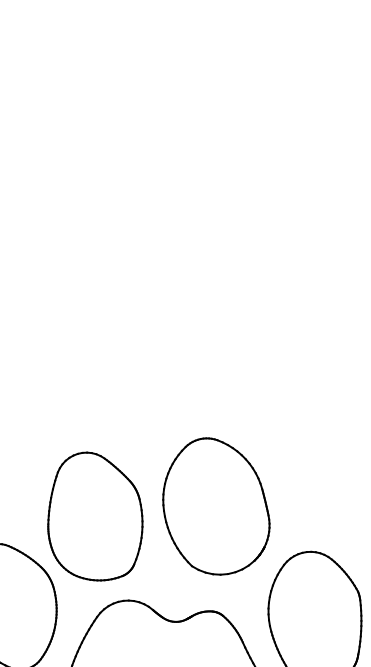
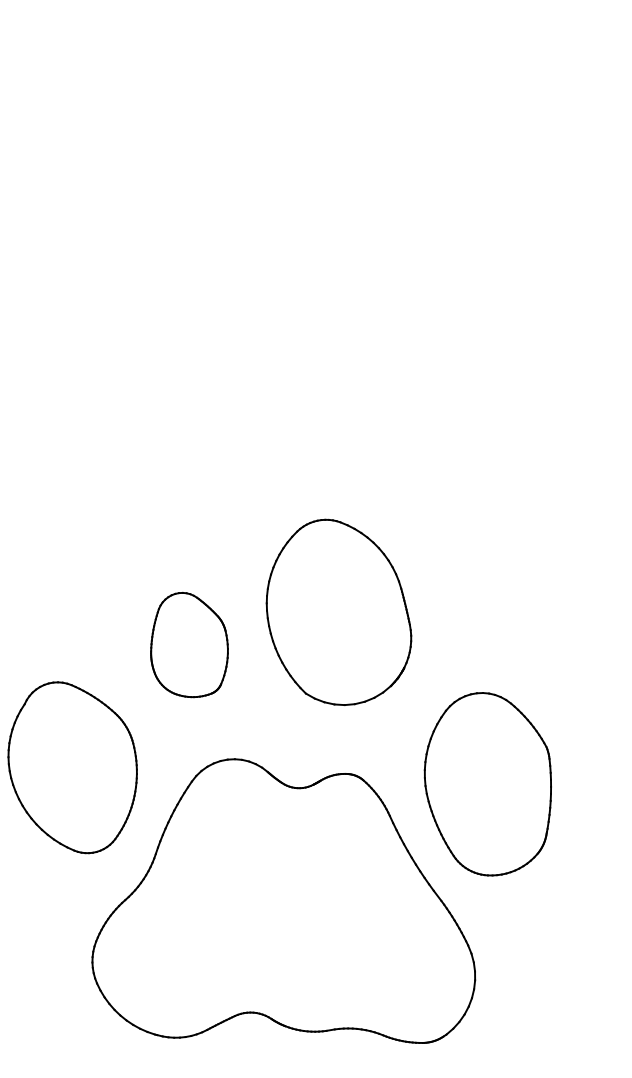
part: (216, 505) -> (338, 611), moved
part: (95, 516) -> (189, 644), size x0.6

